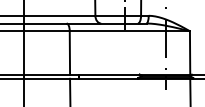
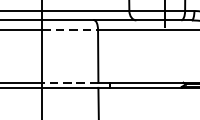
line: (46, 31) -> (69, 30), solid -> dashed
line: (47, 74) -> (70, 82), solid -> dashed

